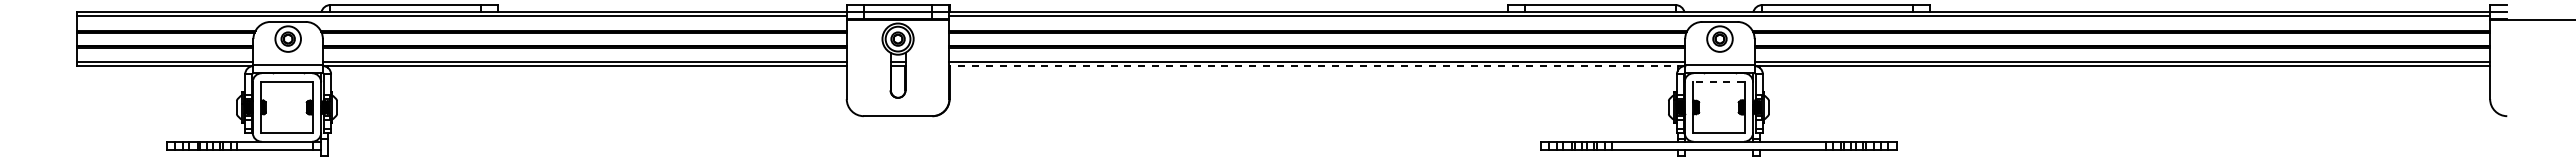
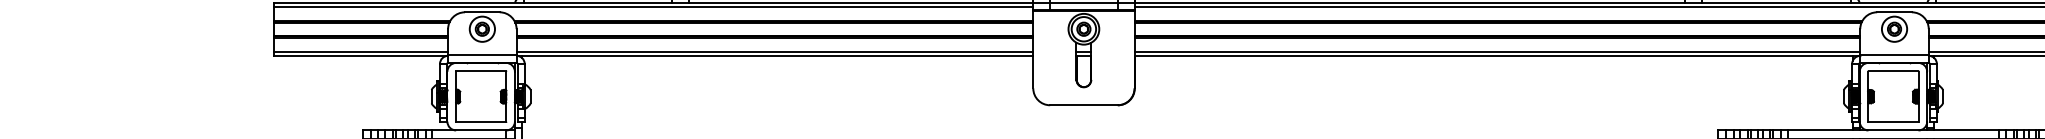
line: (1317, 66) -> (1497, 56), dashed -> solid
line: (1718, 81) -> (1893, 71), dashed -> solid

